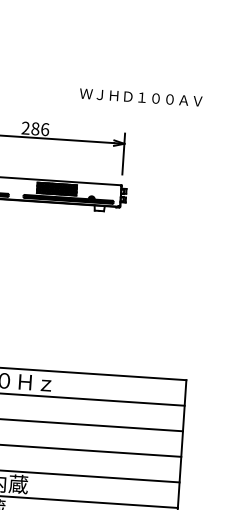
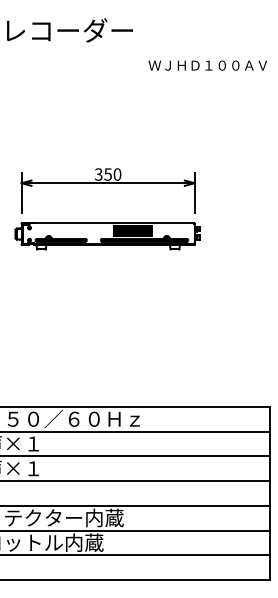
text: (140, 97) -> (207, 65), moved
text: (34, 128) -> (107, 174), 286 -> 350

